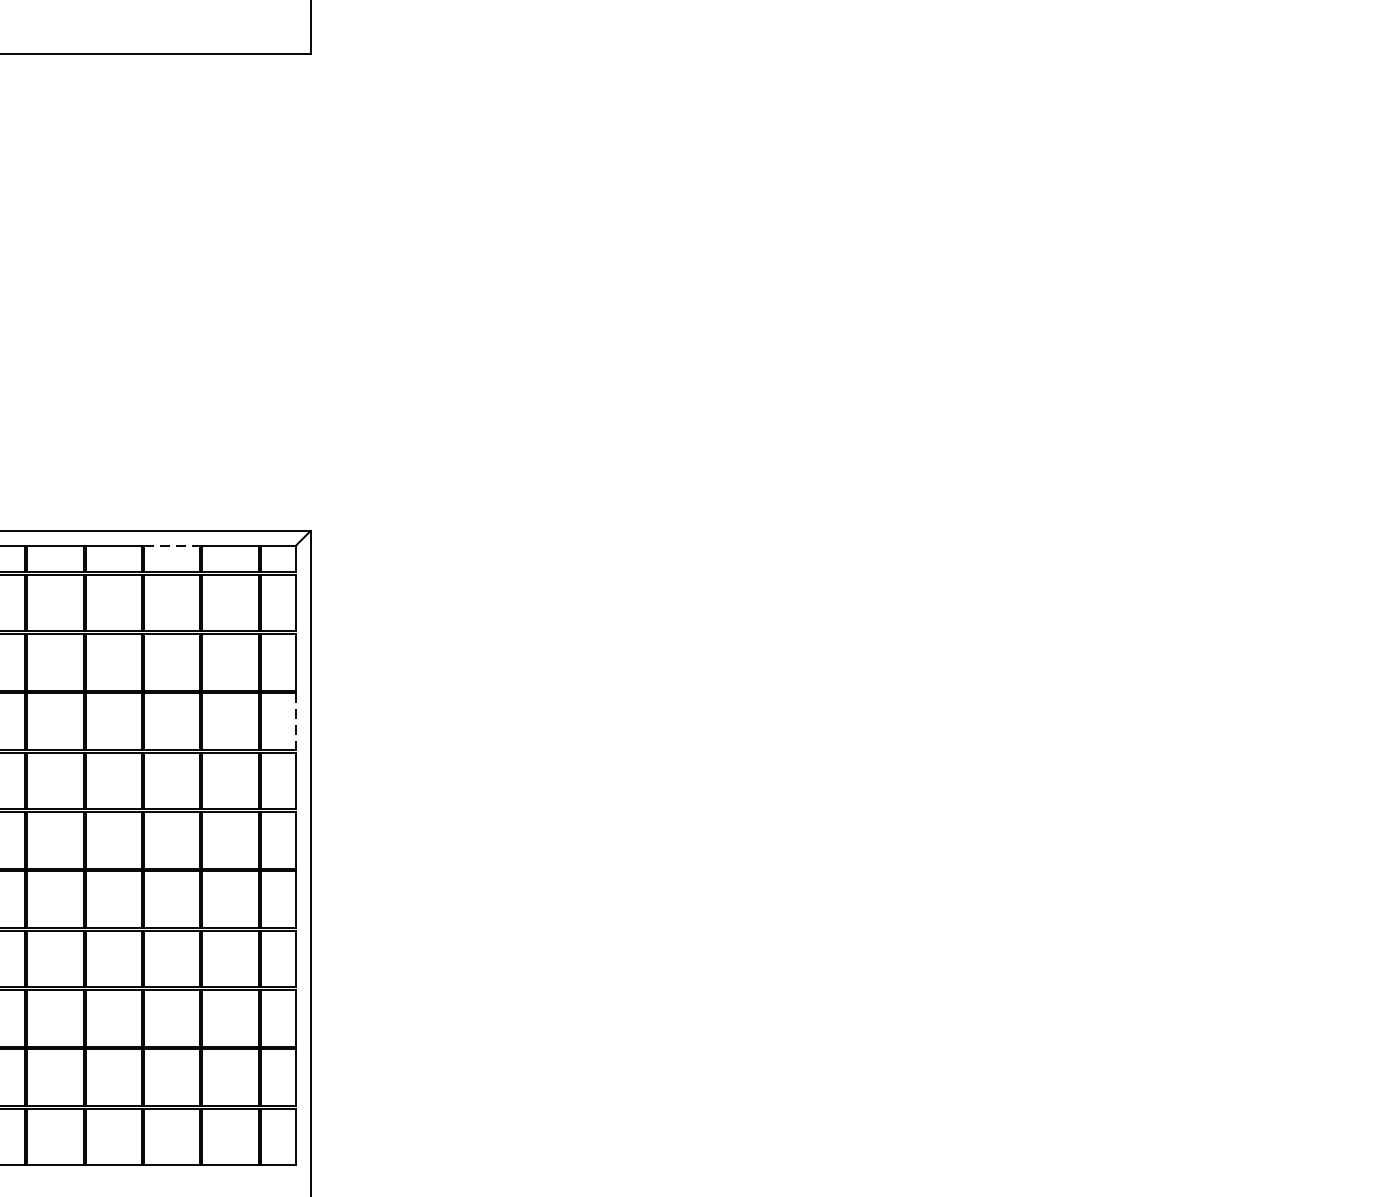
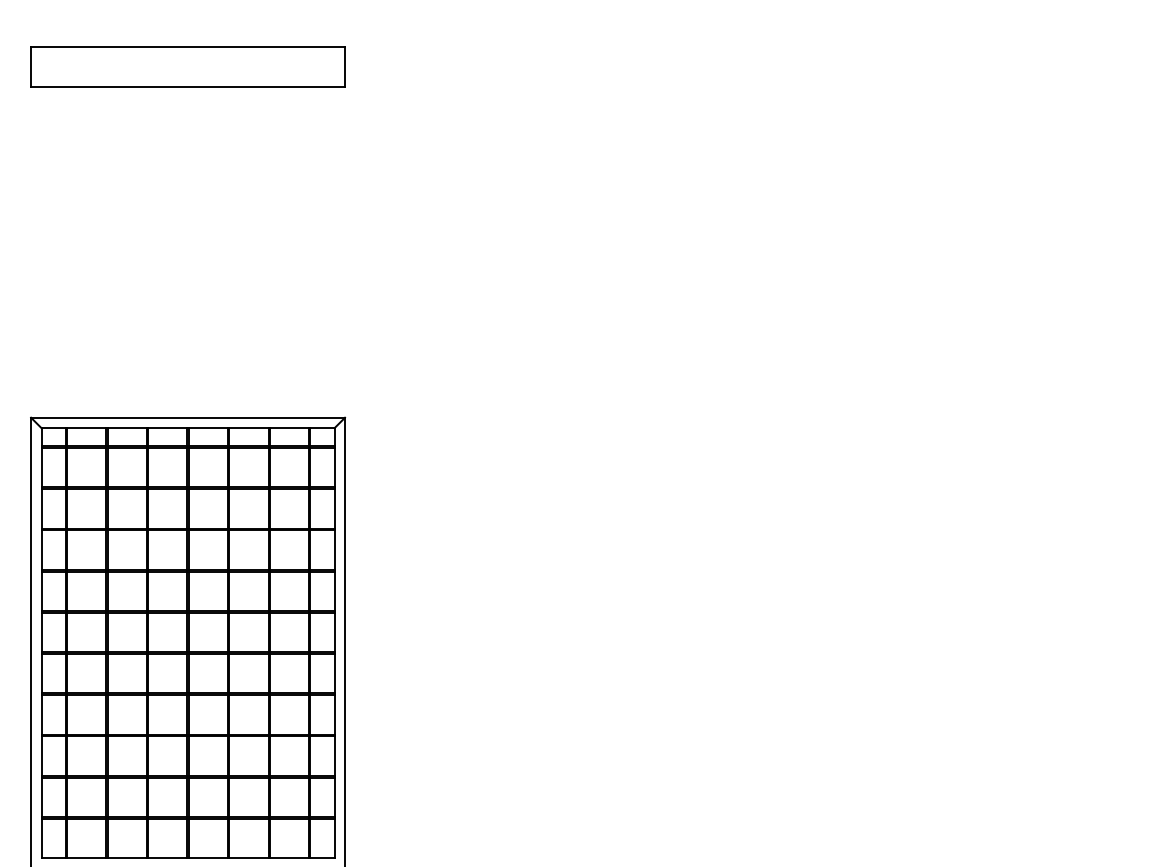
line: (171, 546) -> (248, 428), dashed -> solid
line: (295, 722) -> (334, 550), dashed -> solid

